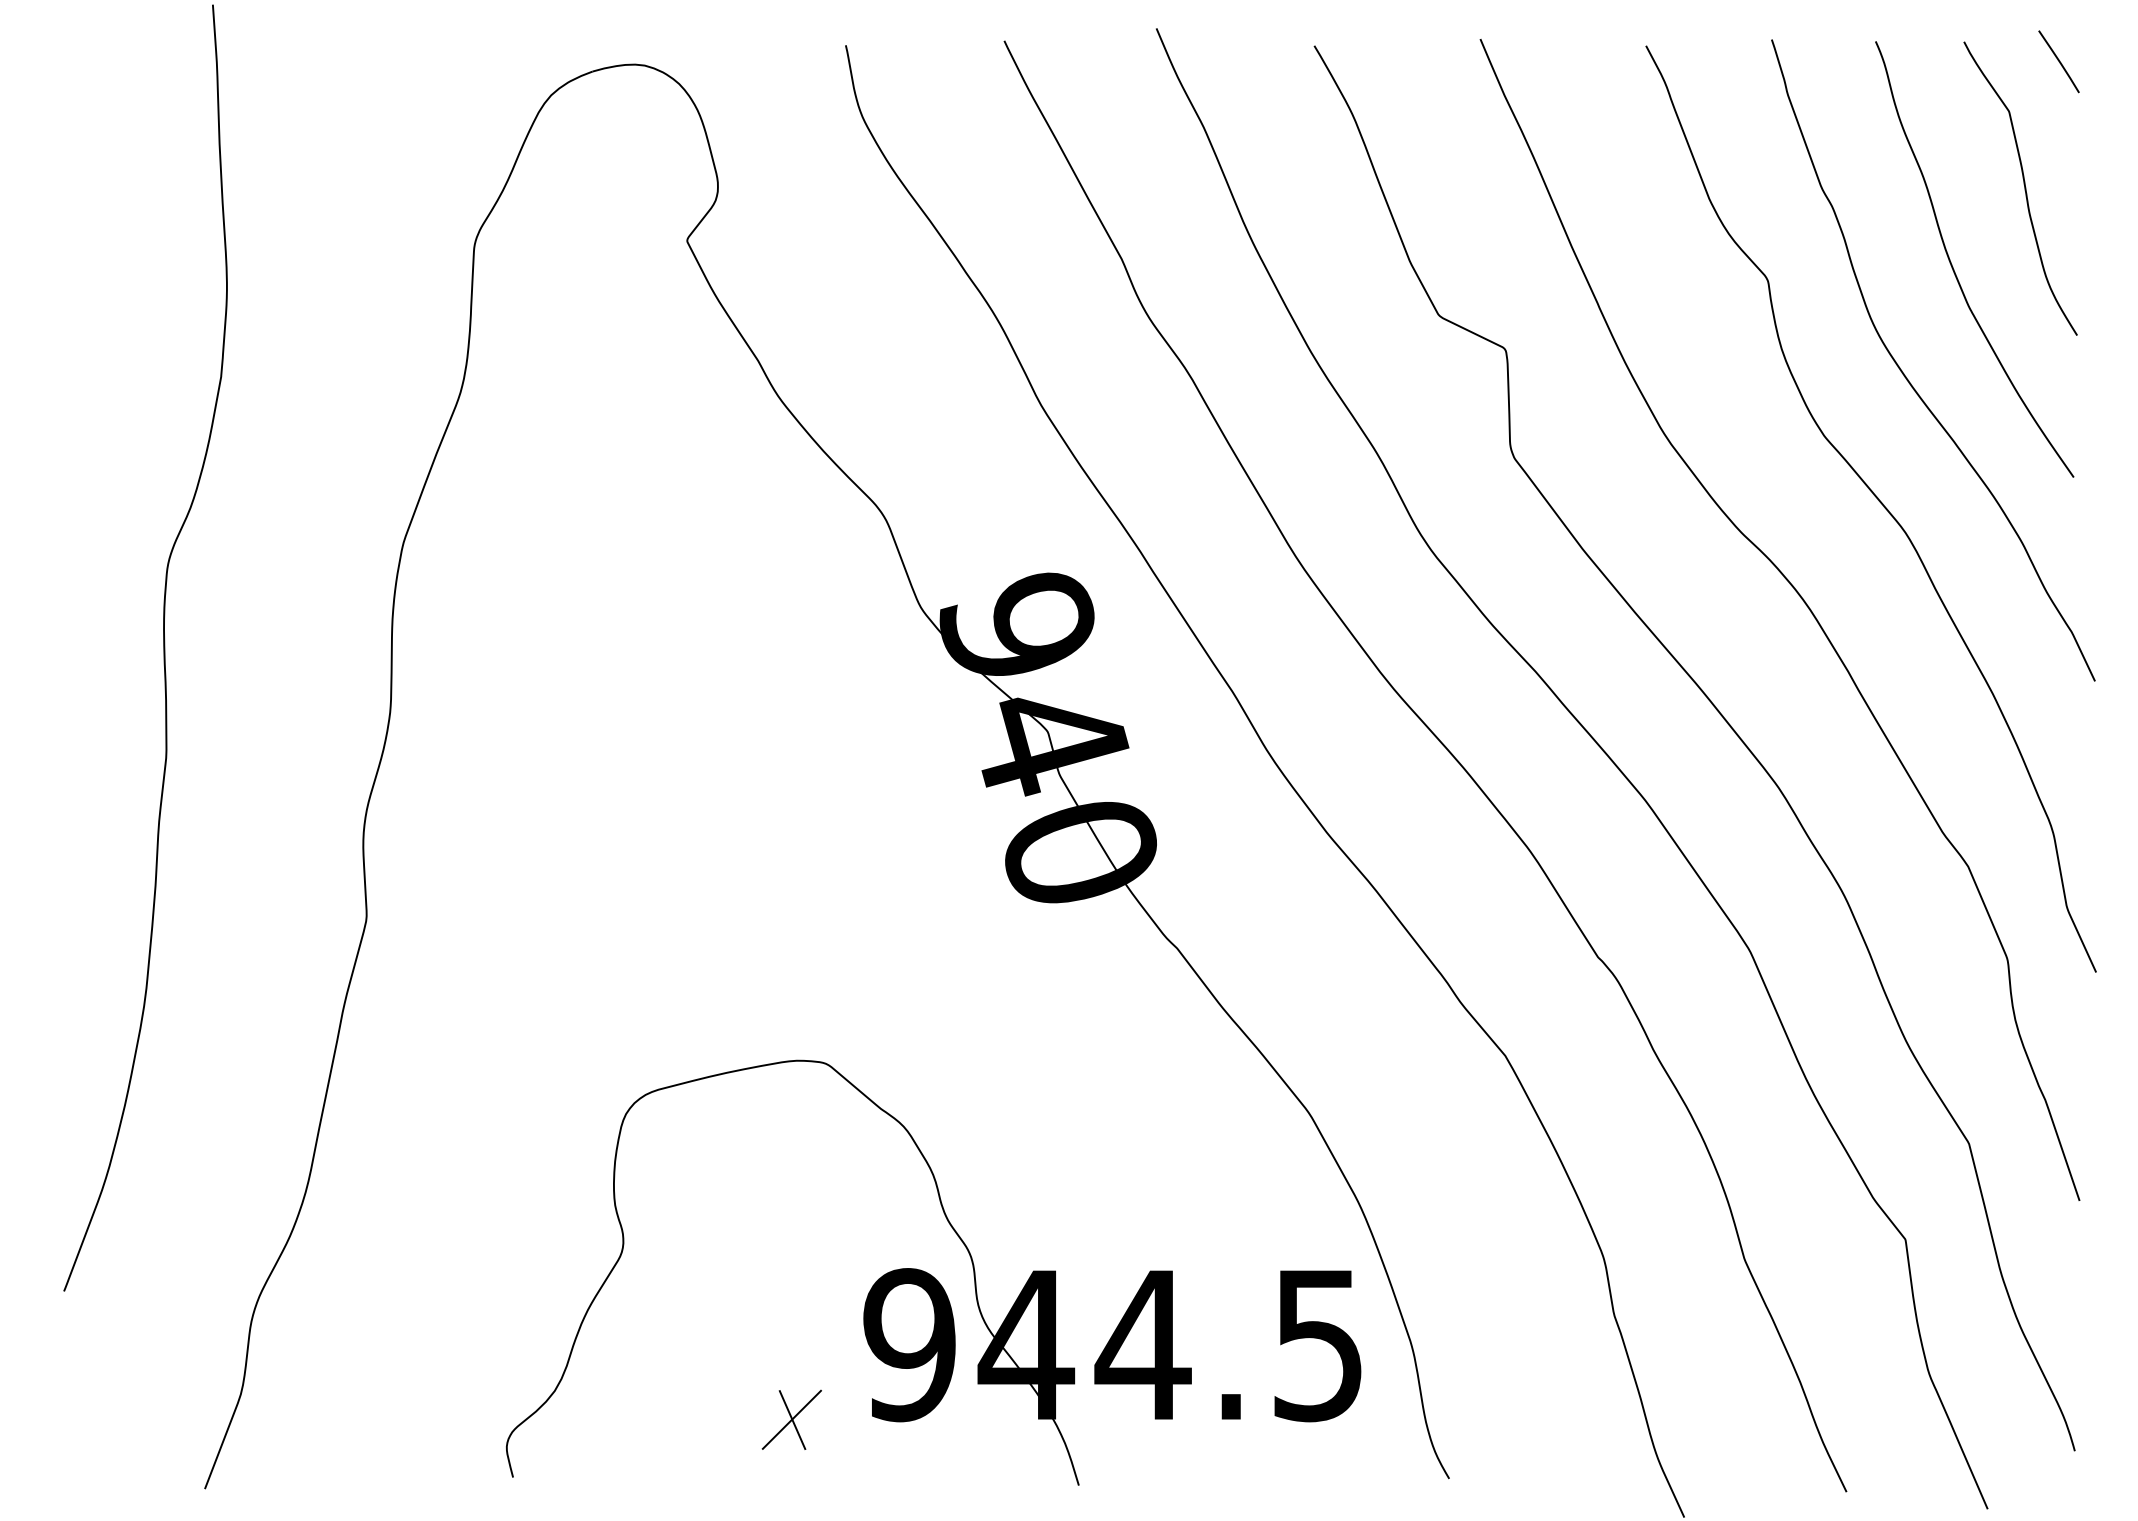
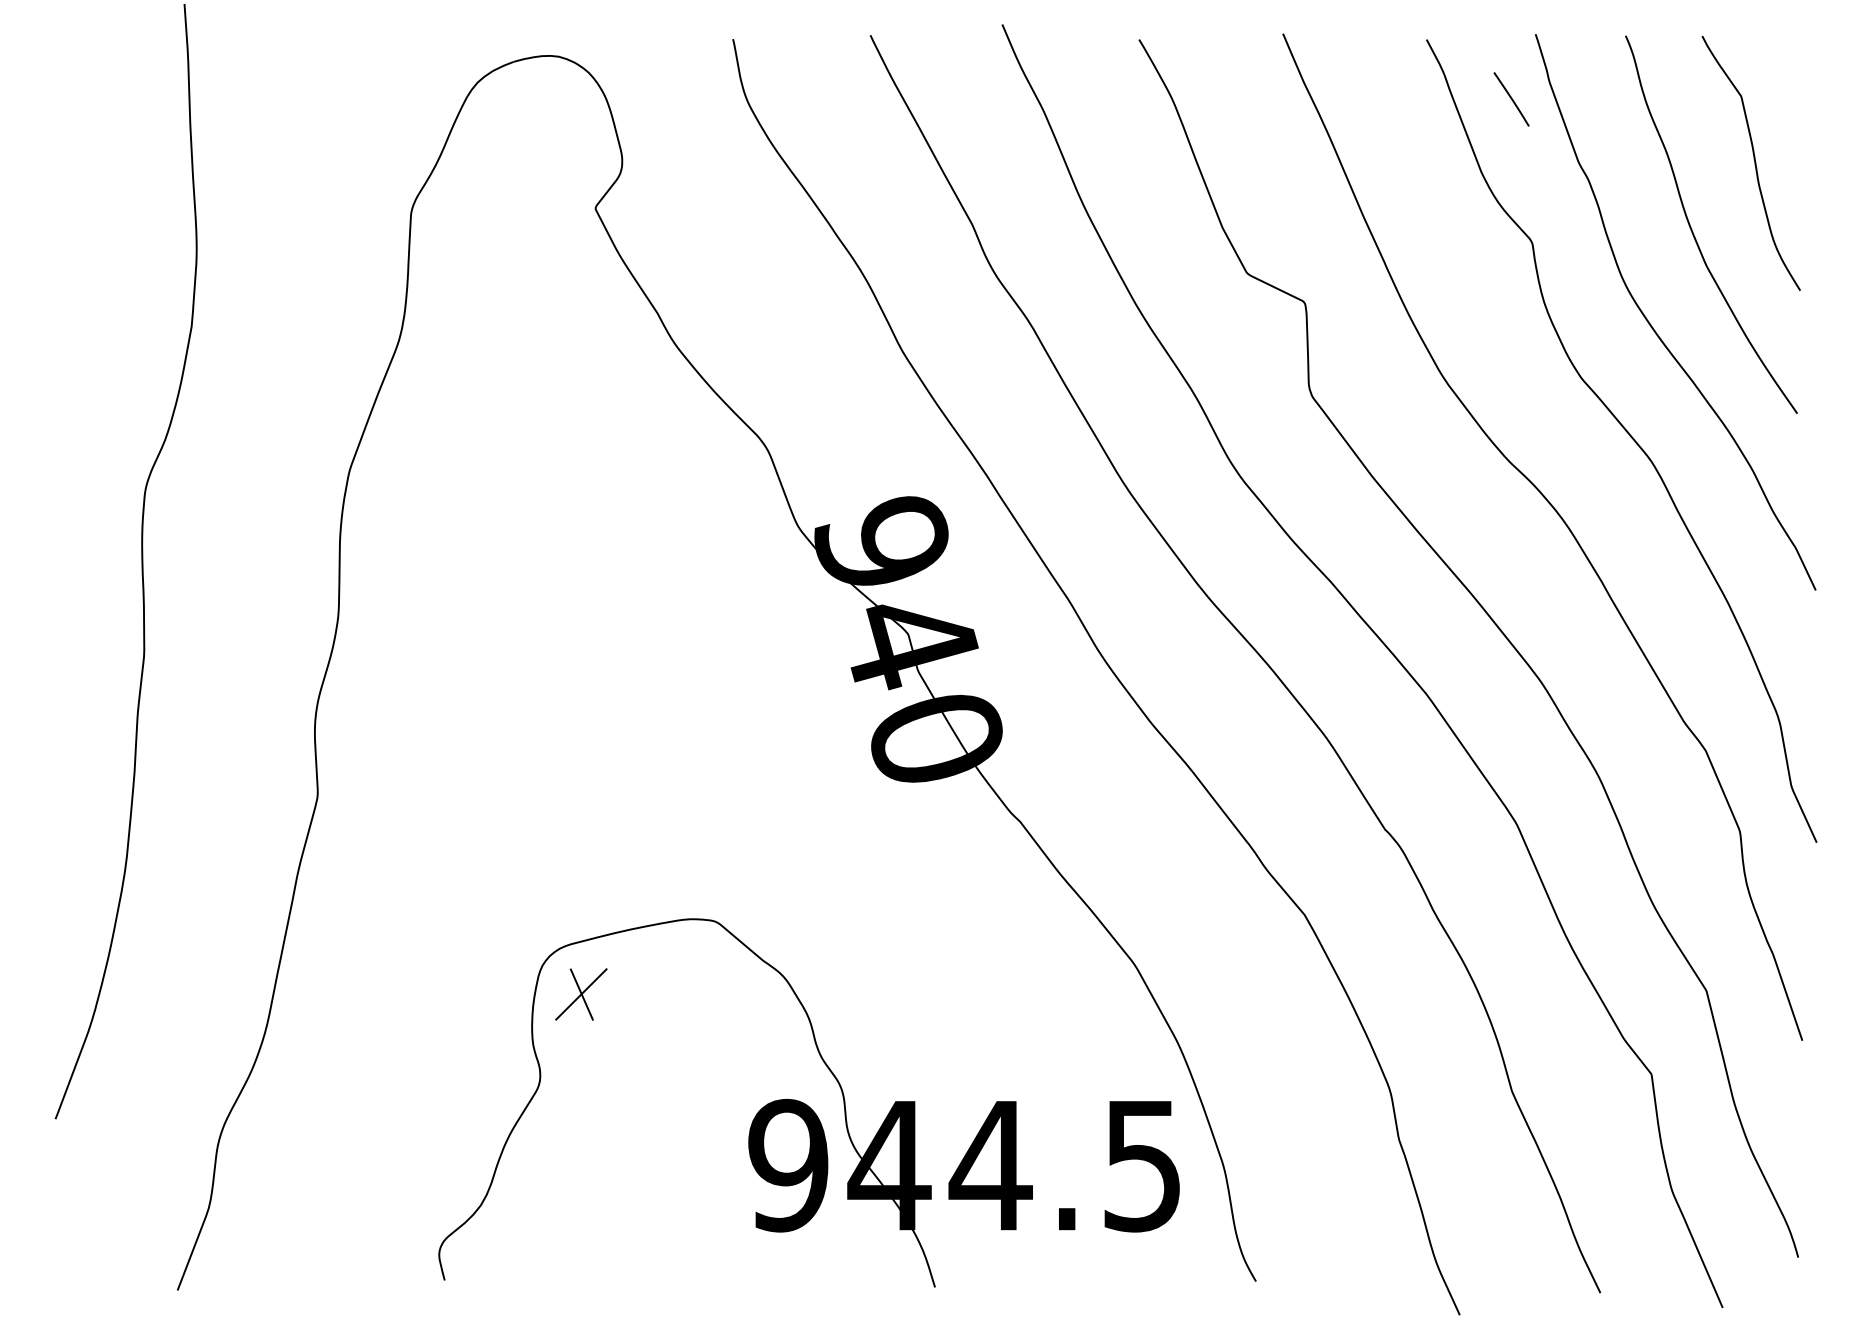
line: (2058, 61) -> (1511, 99), moved
part: (792, 1419) -> (581, 994), moved

